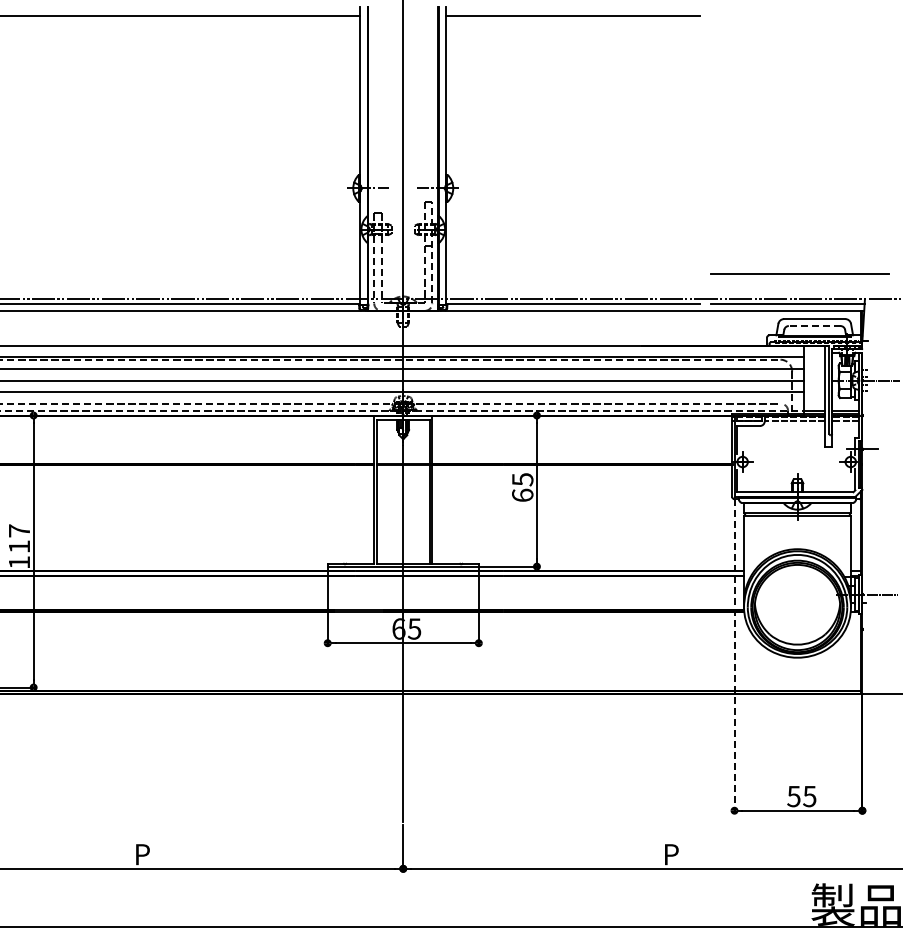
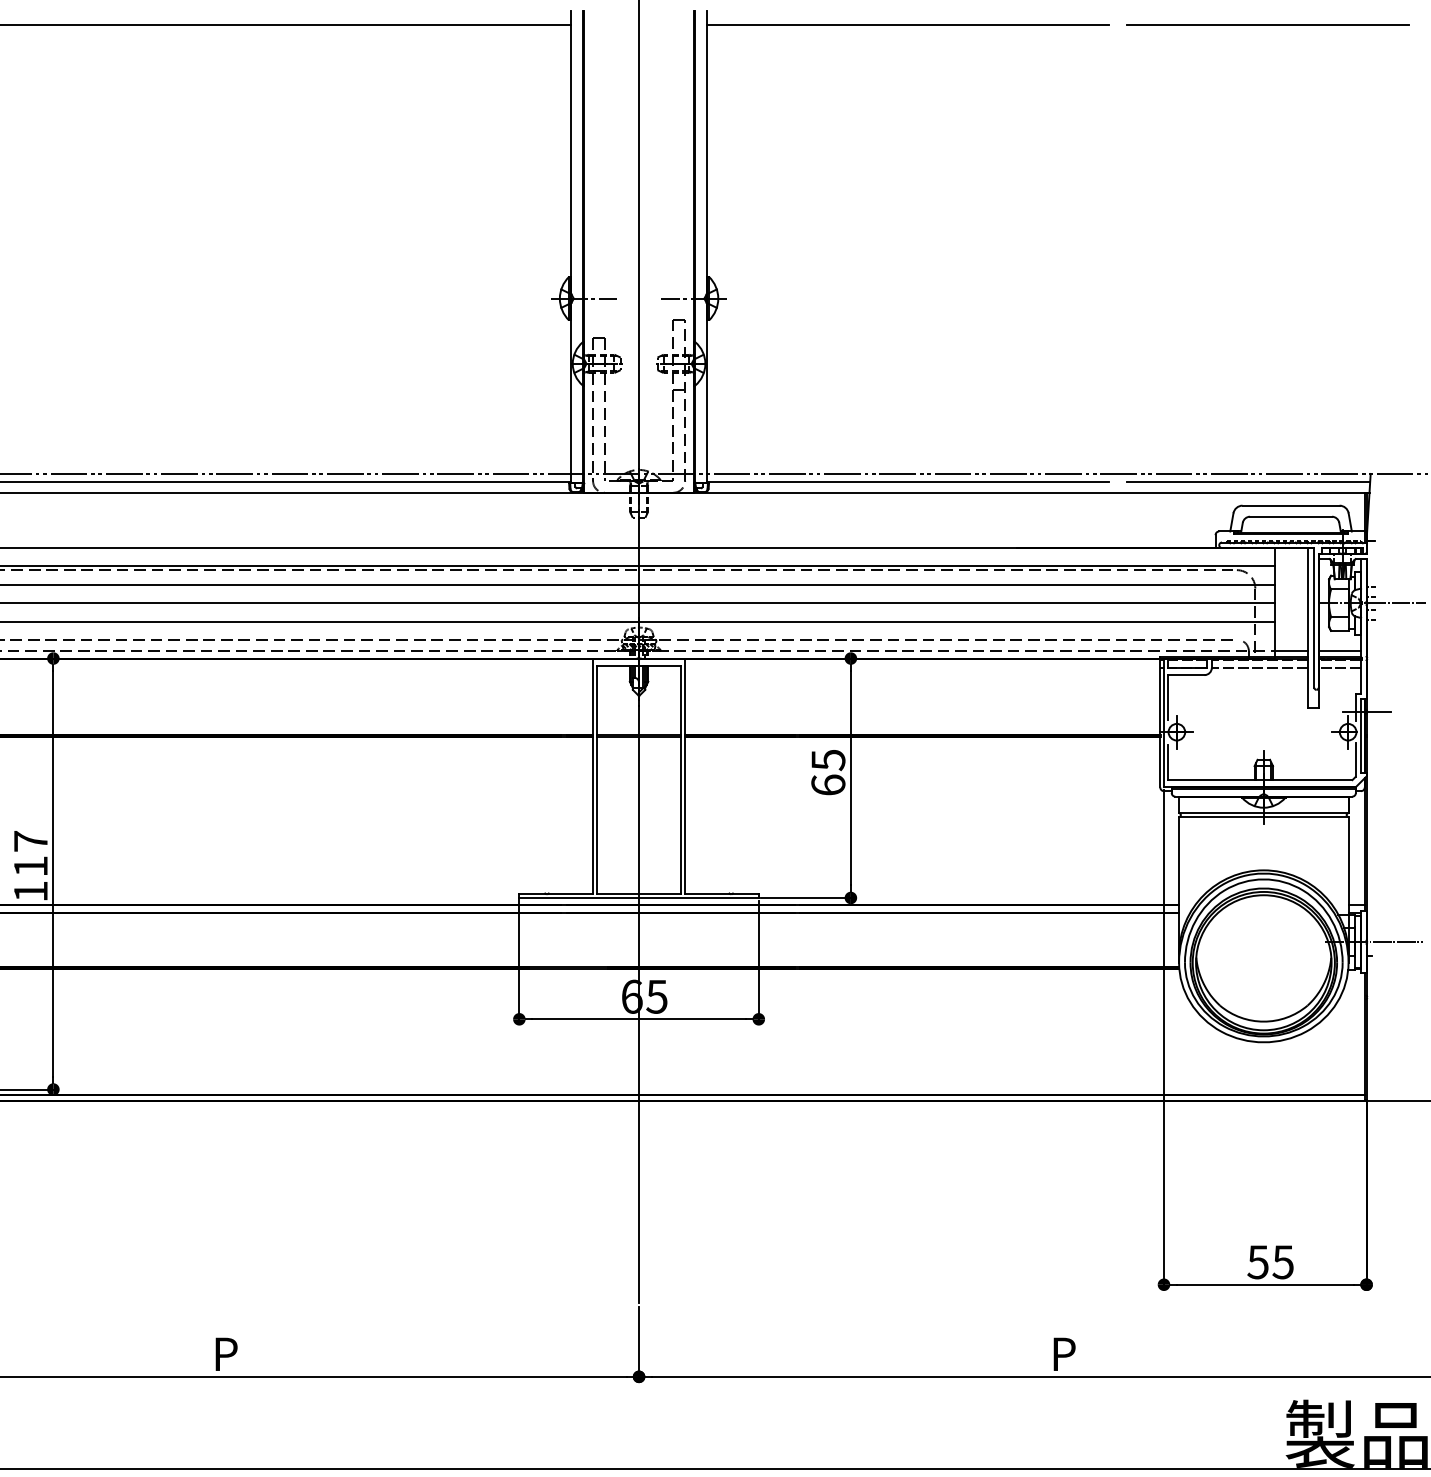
line: (799, 273) -> (1266, 24), moved
line: (814, 326) -> (1290, 517), dashed -> solid
line: (734, 656) -> (1163, 1040), dashed -> solid

